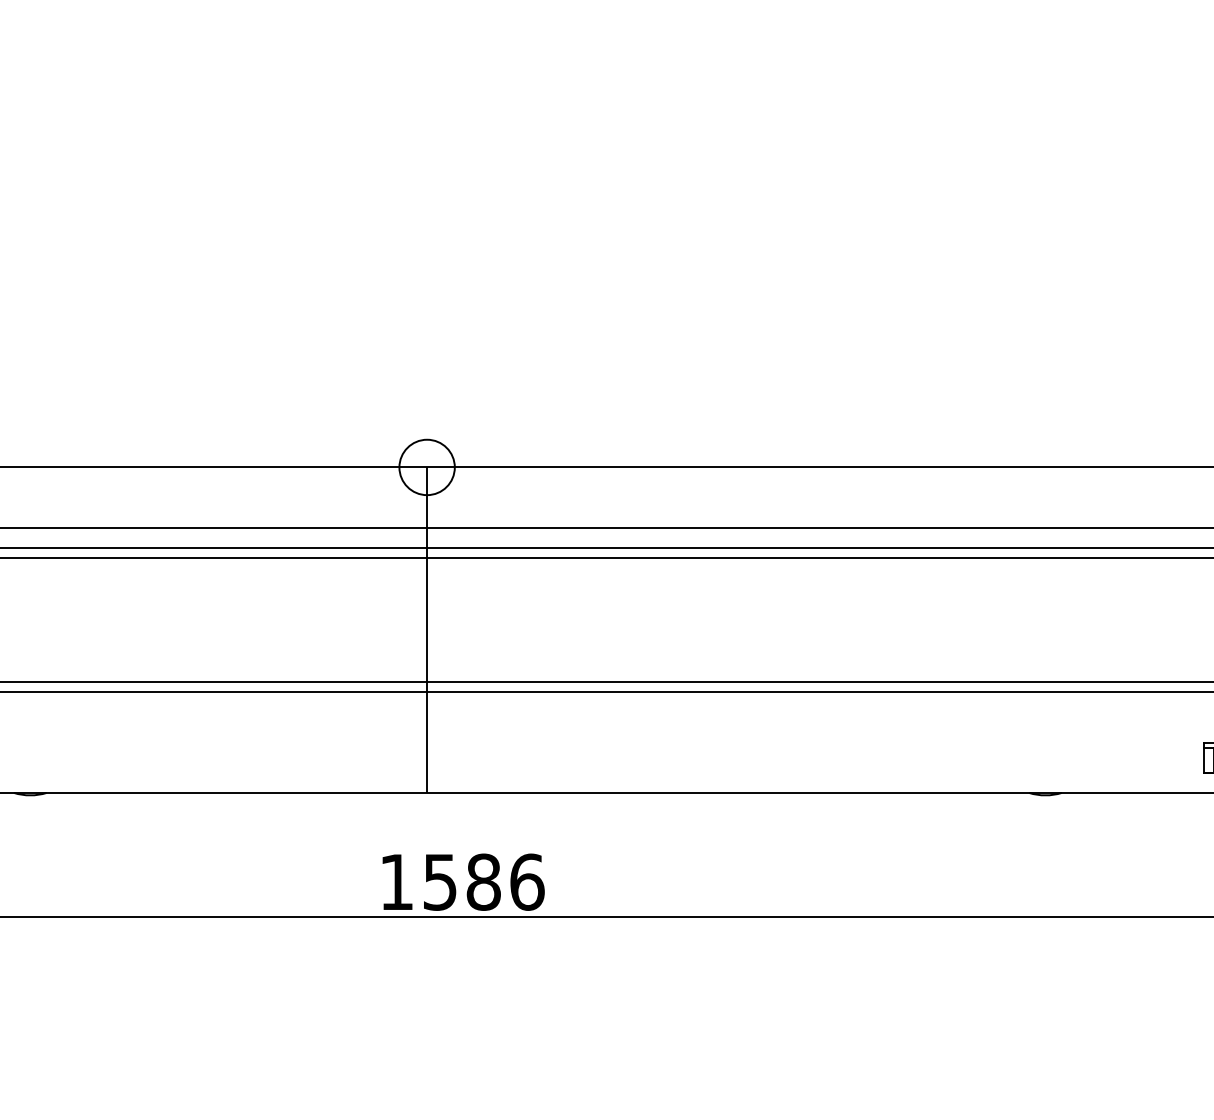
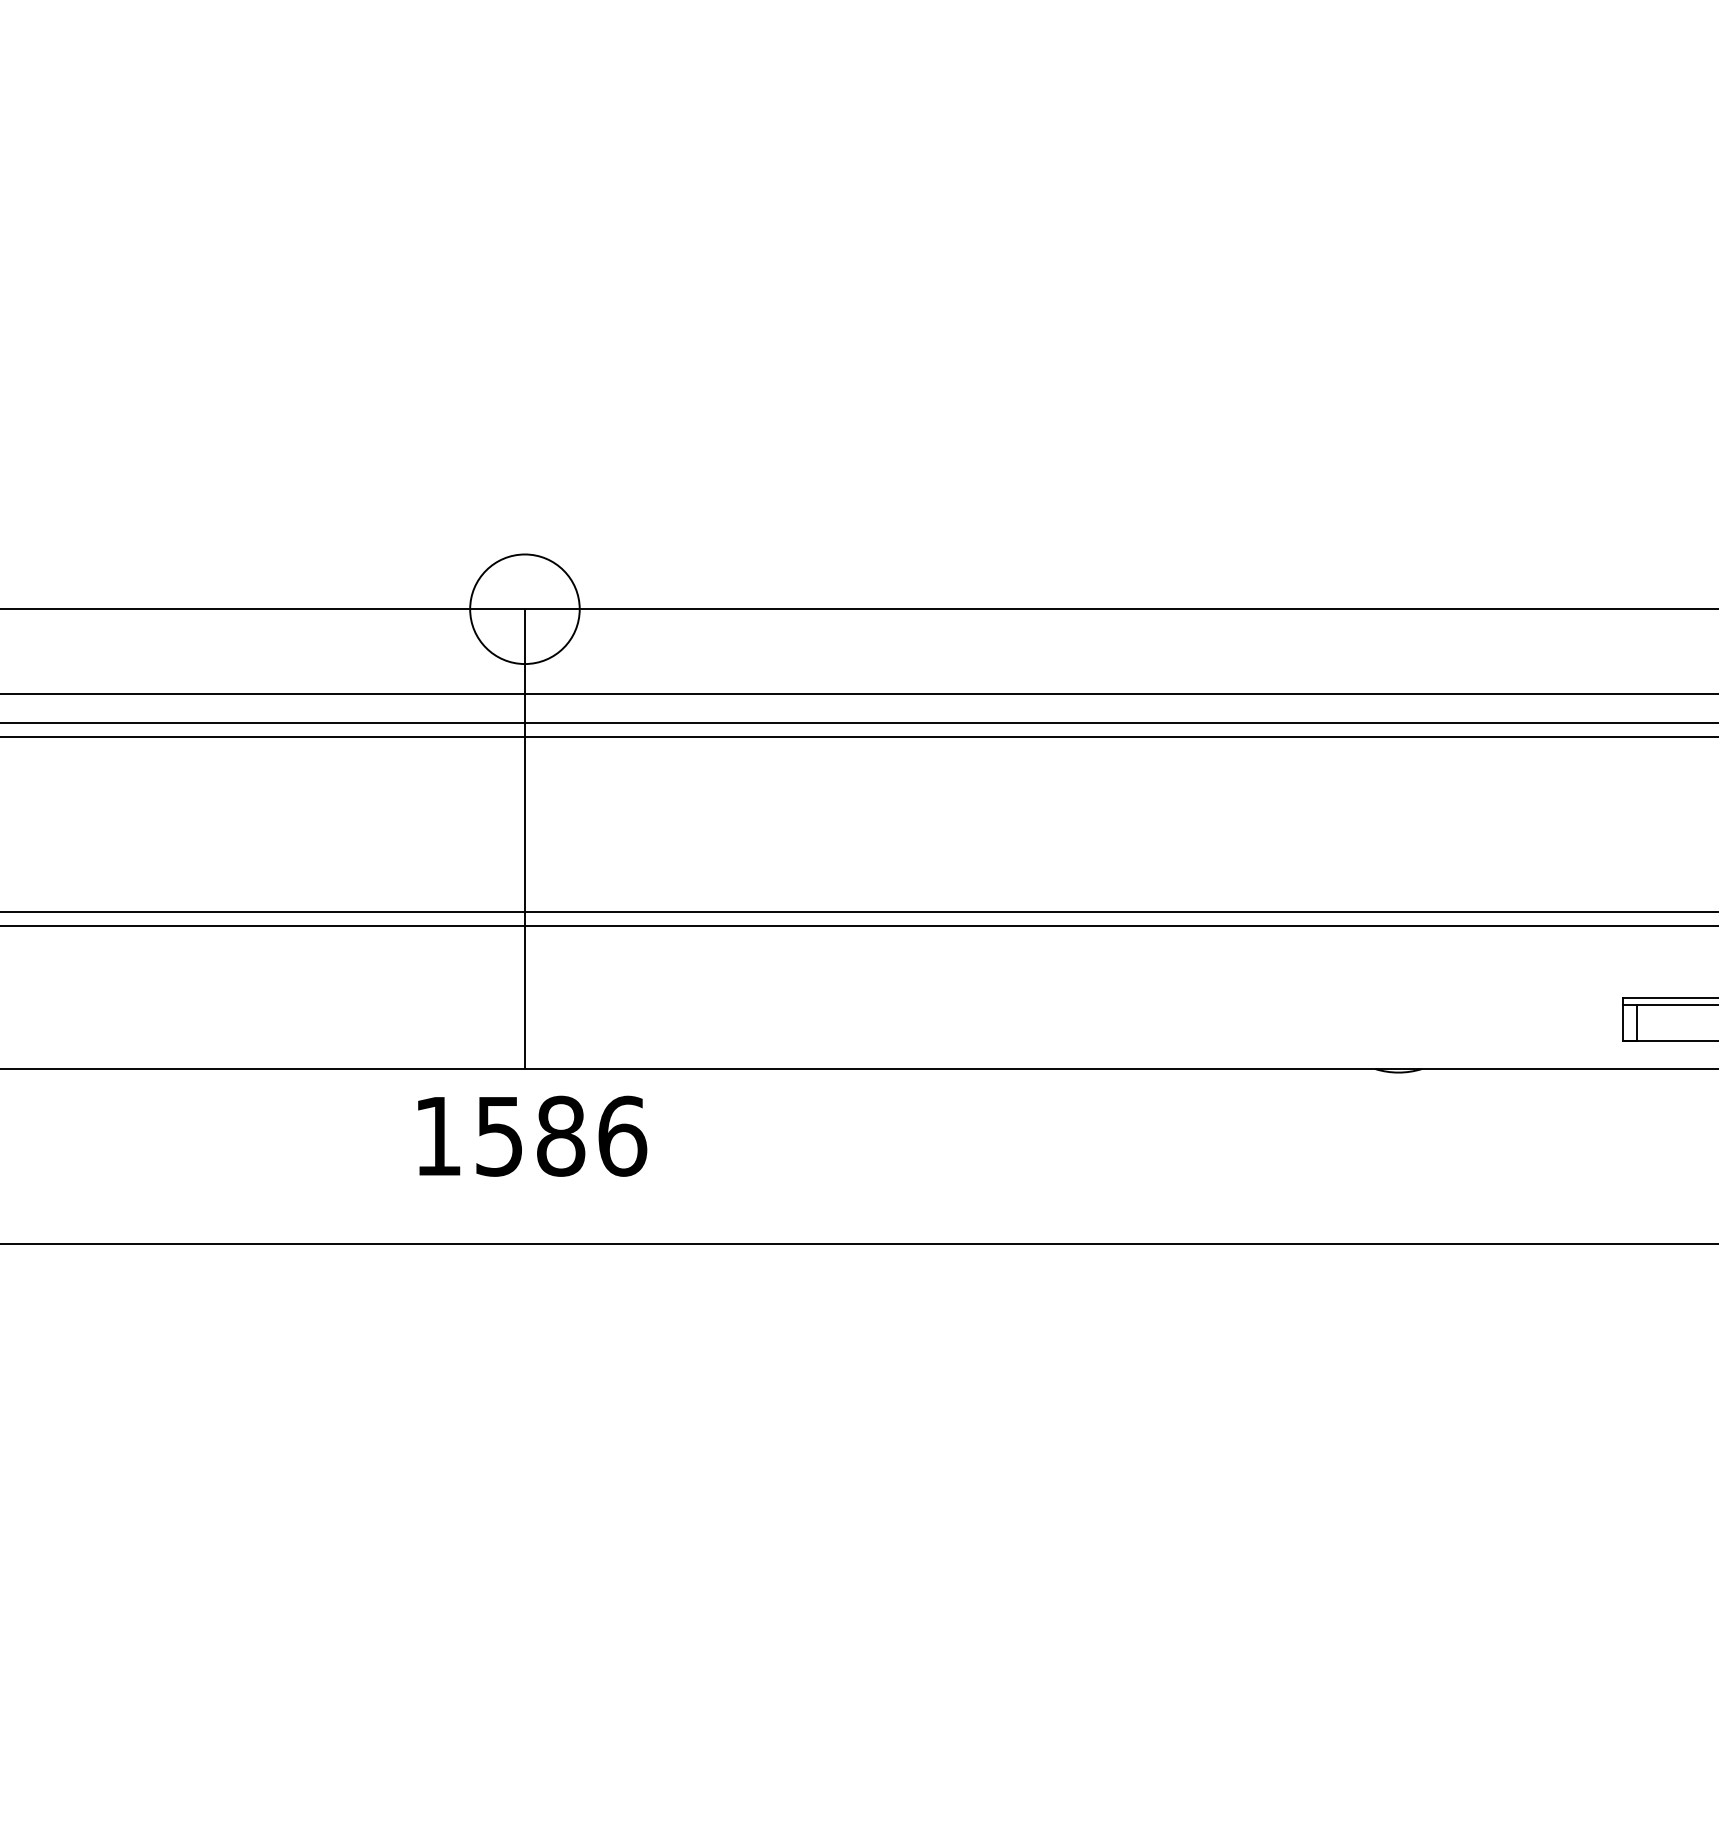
circle: (426, 467) -> (524, 609), size x1.4
text: (463, 881) -> (532, 1135), moved

